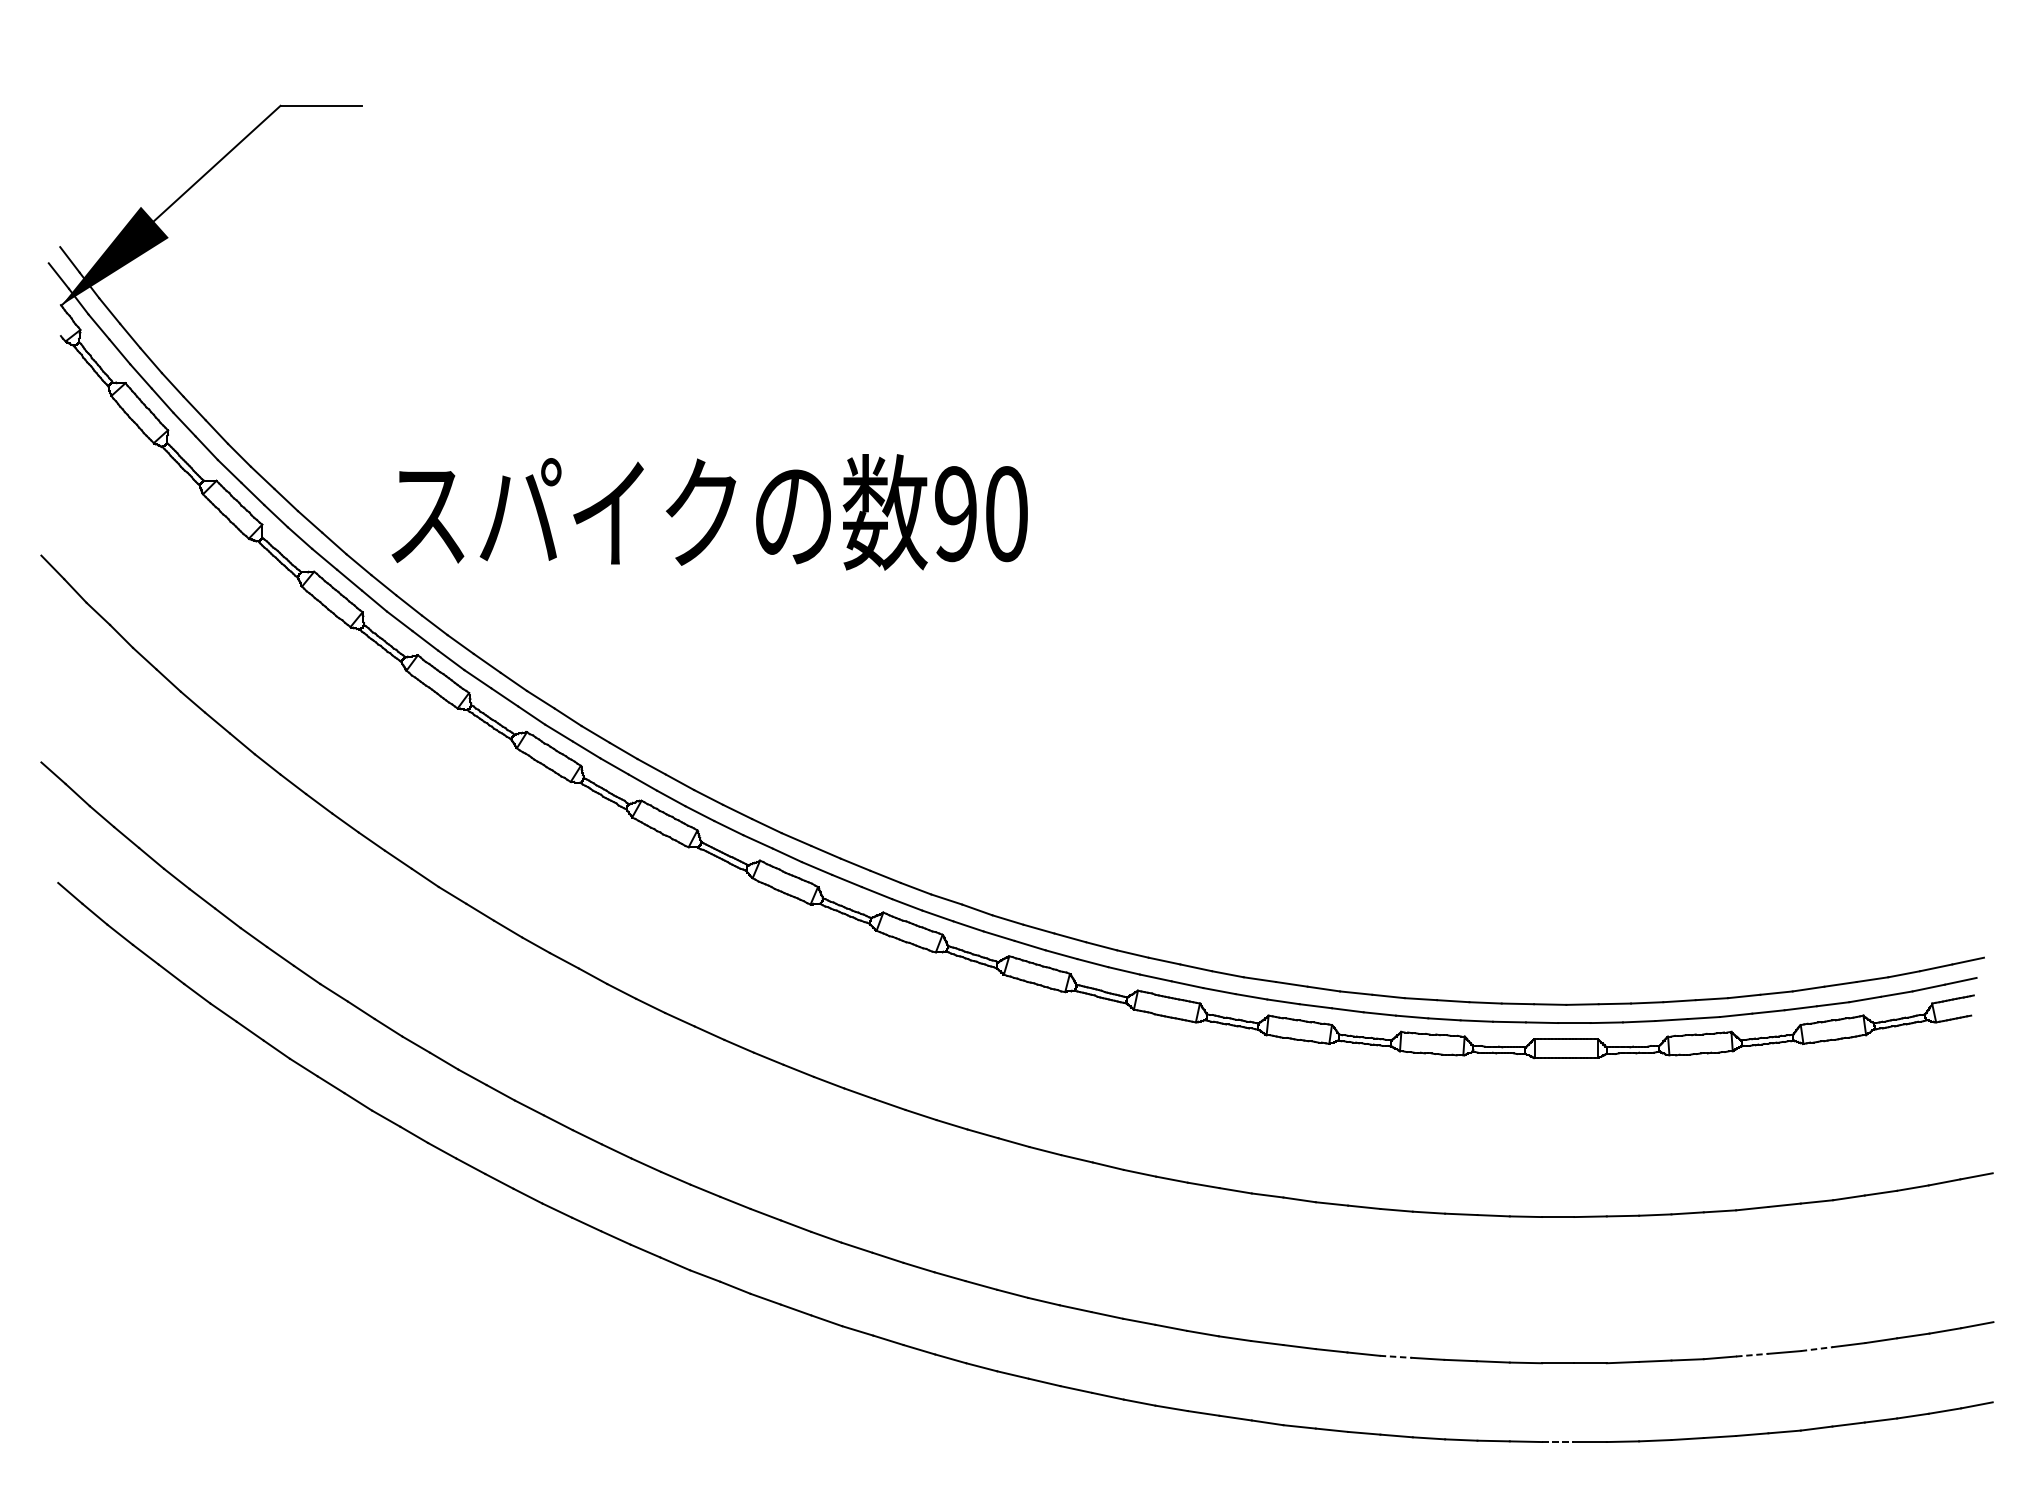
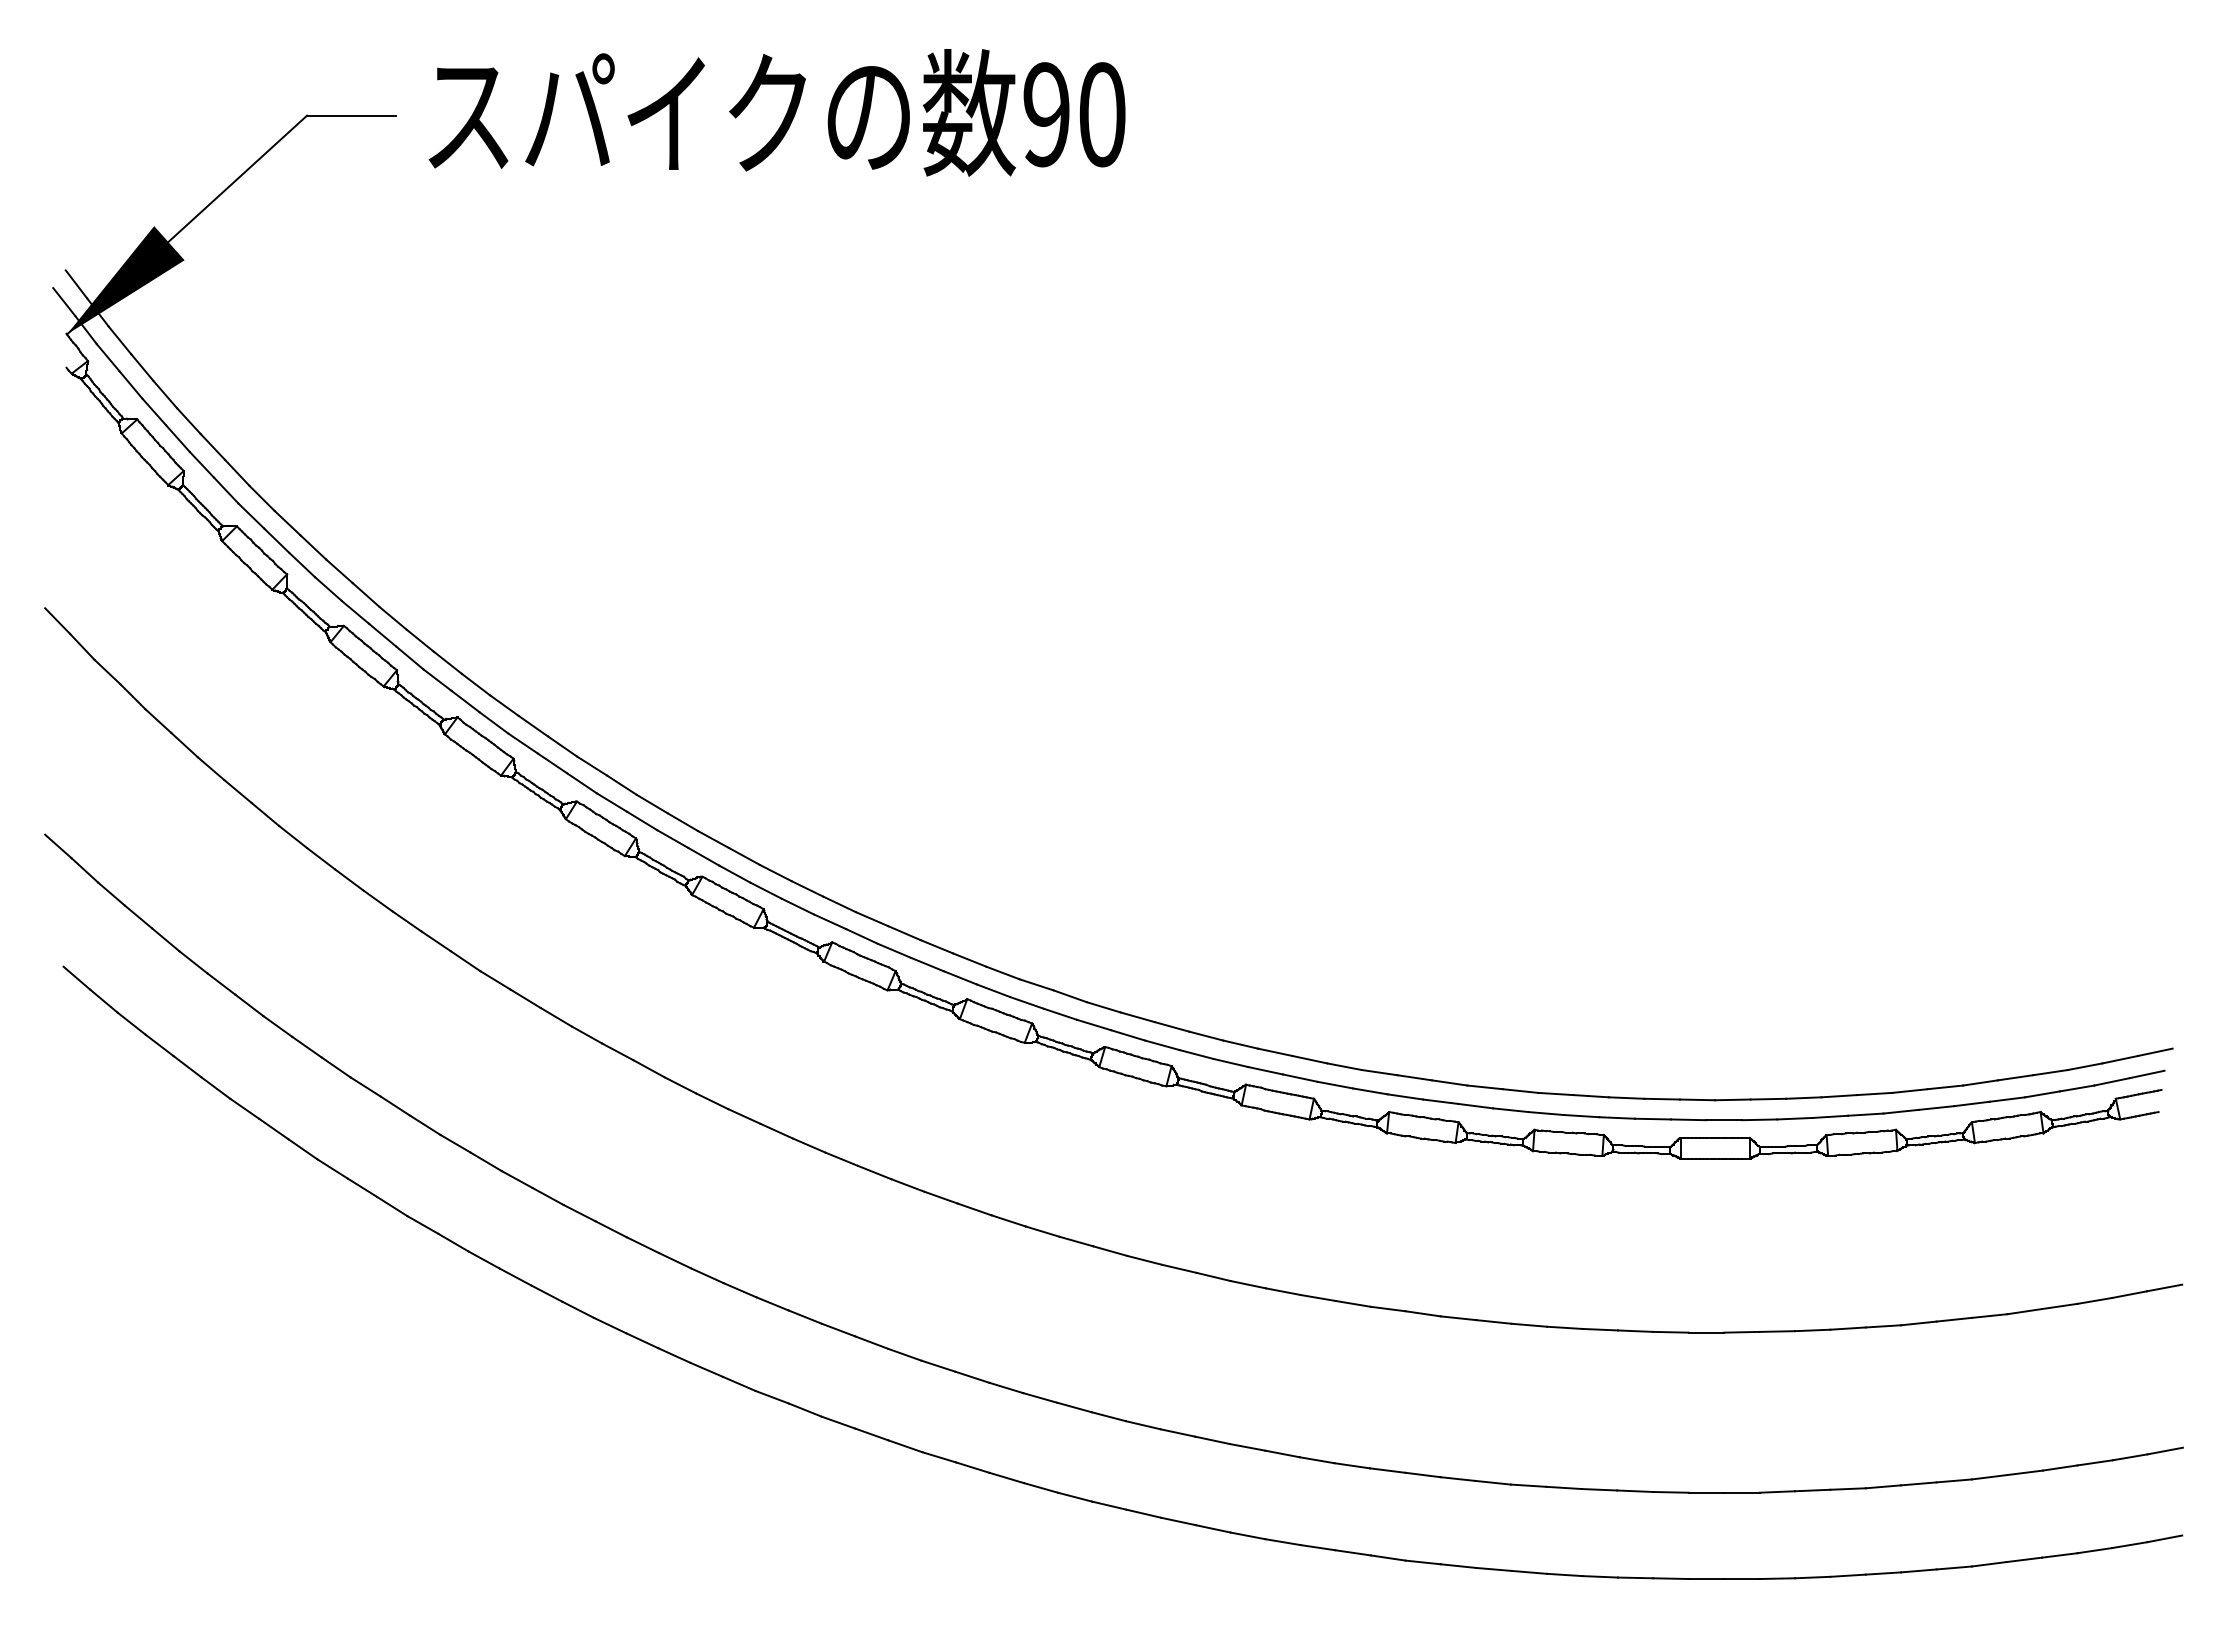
text: (709, 512) -> (776, 112), moved
line: (1816, 1349) -> (1989, 1477), dashed -> solid
line: (1751, 1354) -> (1918, 1483), dashed -> solid
line: (1395, 1356) -> (1528, 1485), dashed -> solid
line: (1558, 1442) -> (1706, 1579), dashed -> solid

